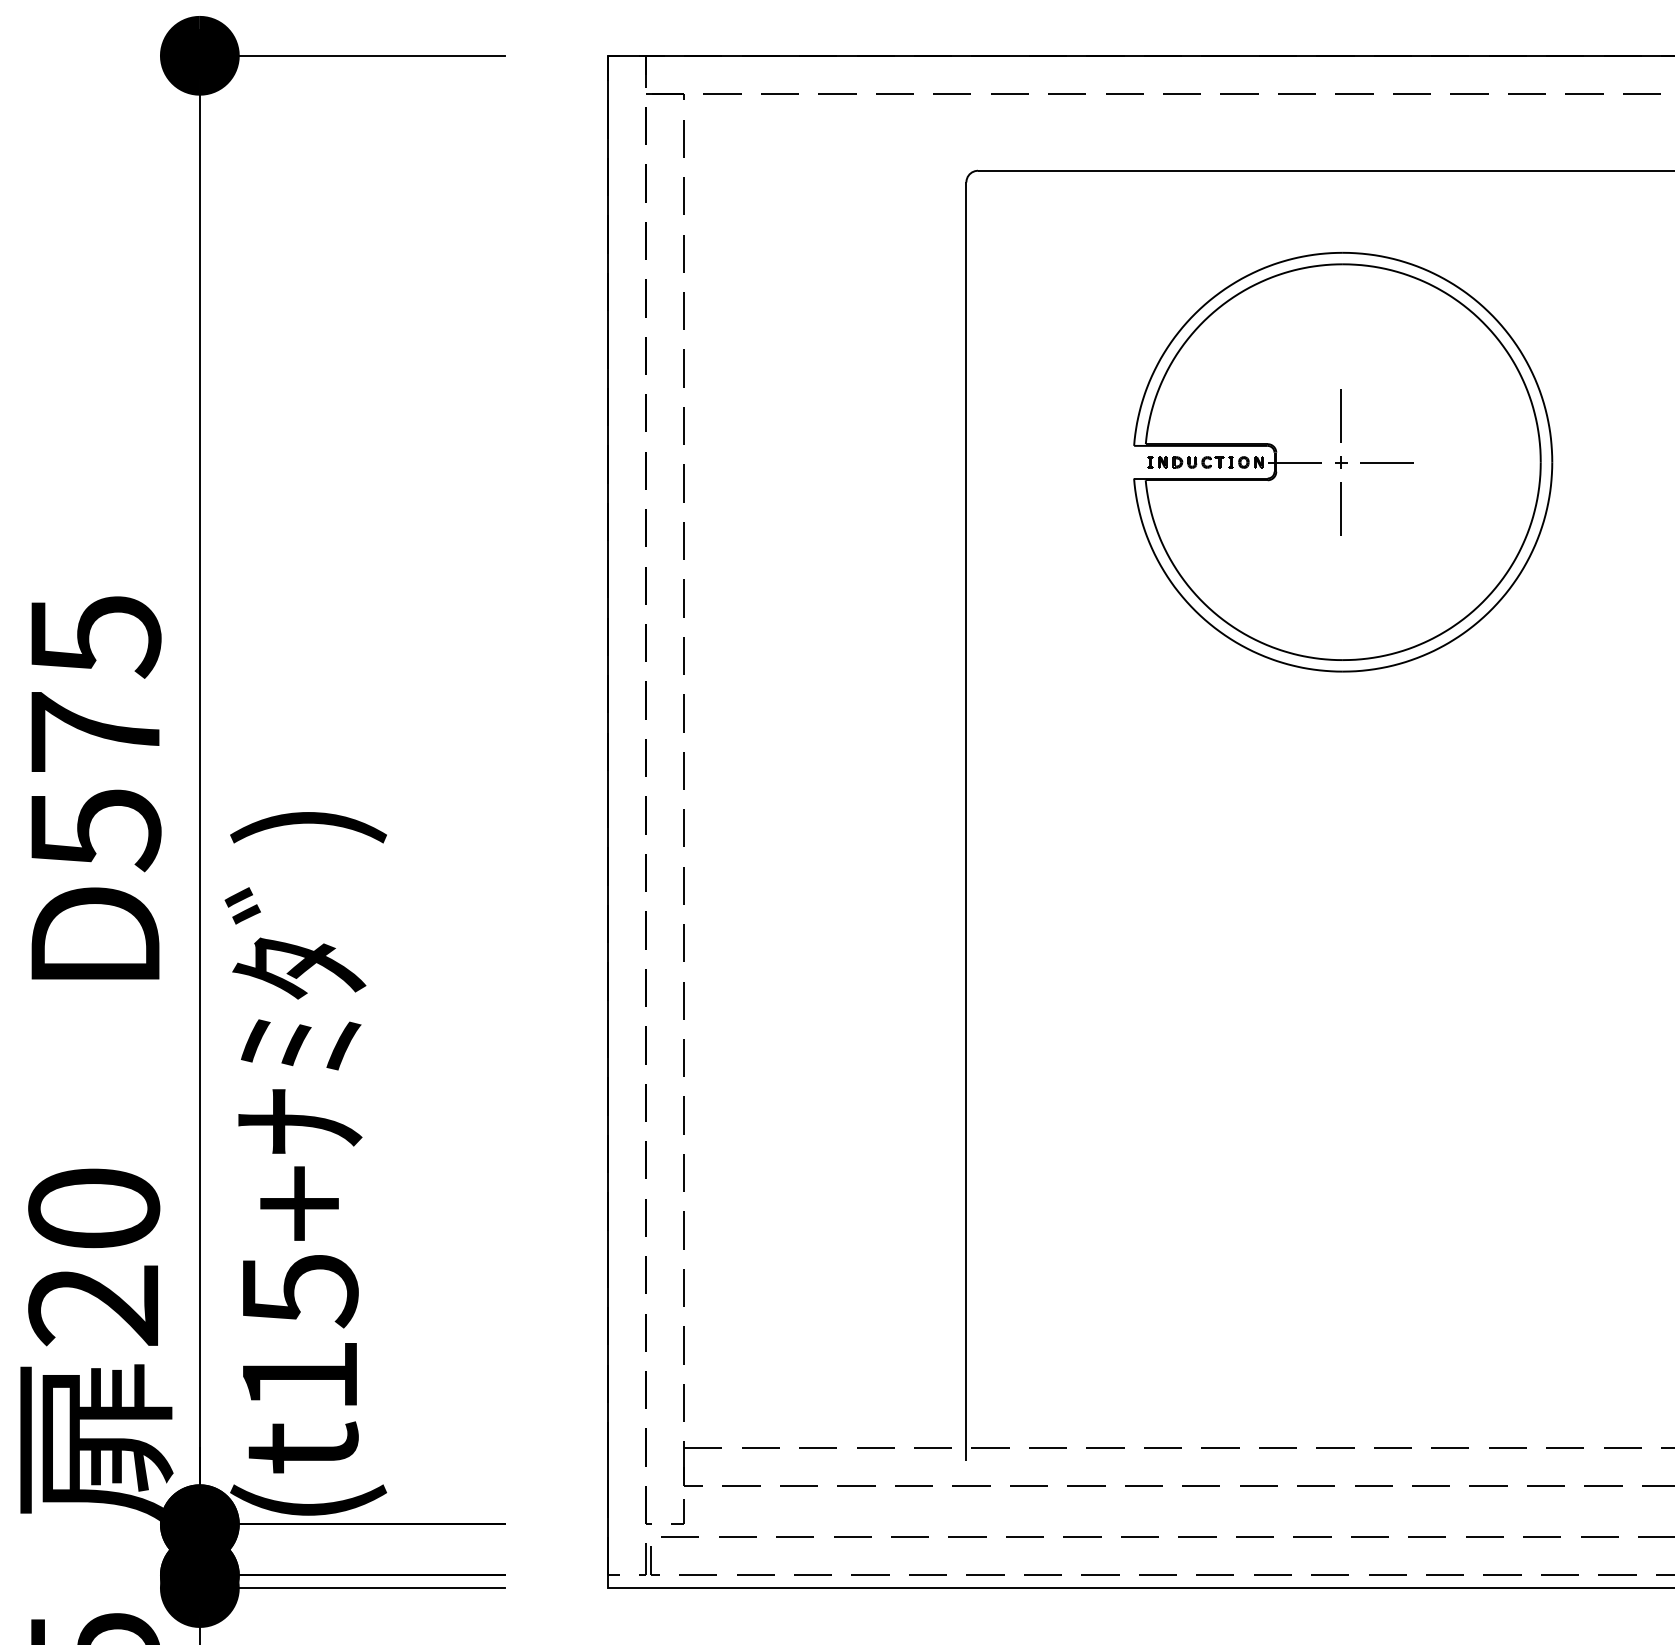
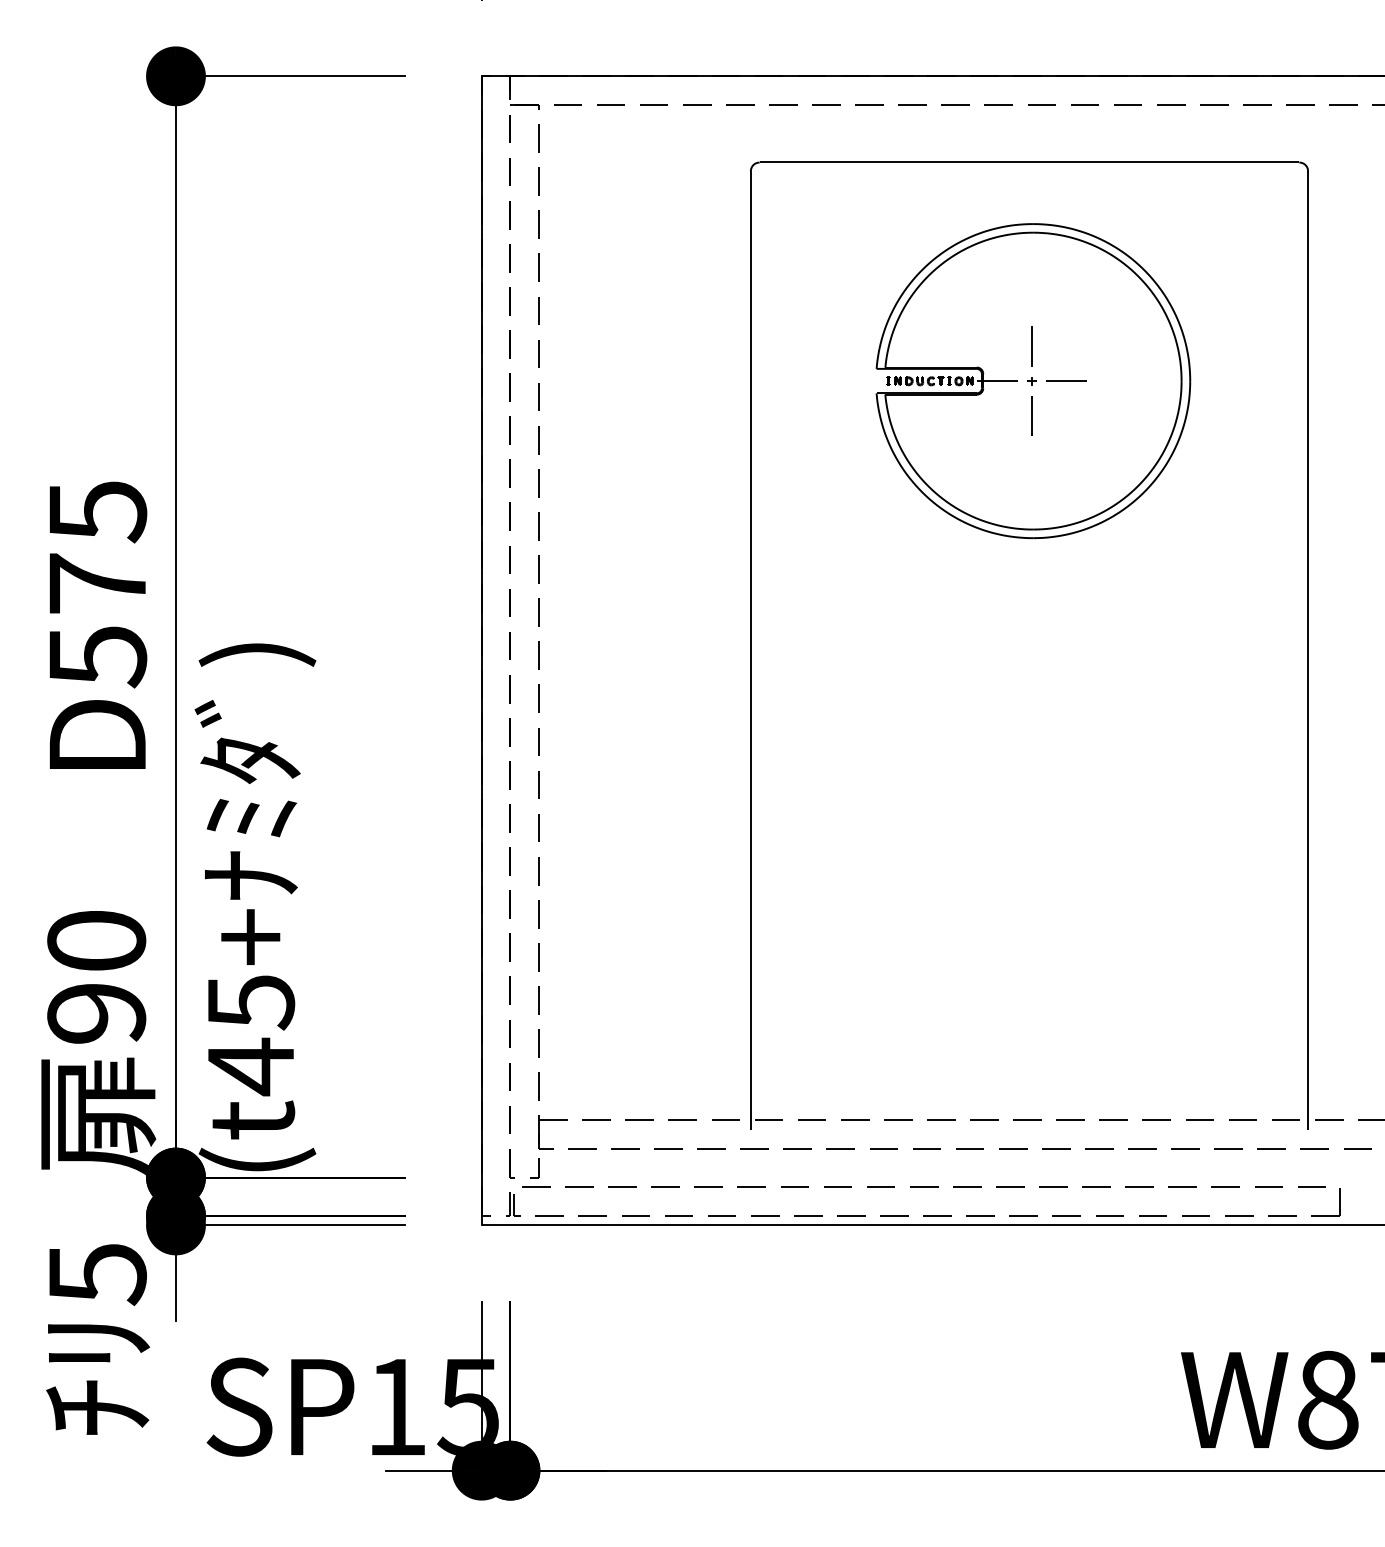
text: (93, 1305) -> (96, 1013), 20 -> 90
text: (299, 1376) -> (250, 1066), (t15+ -> (t45+

